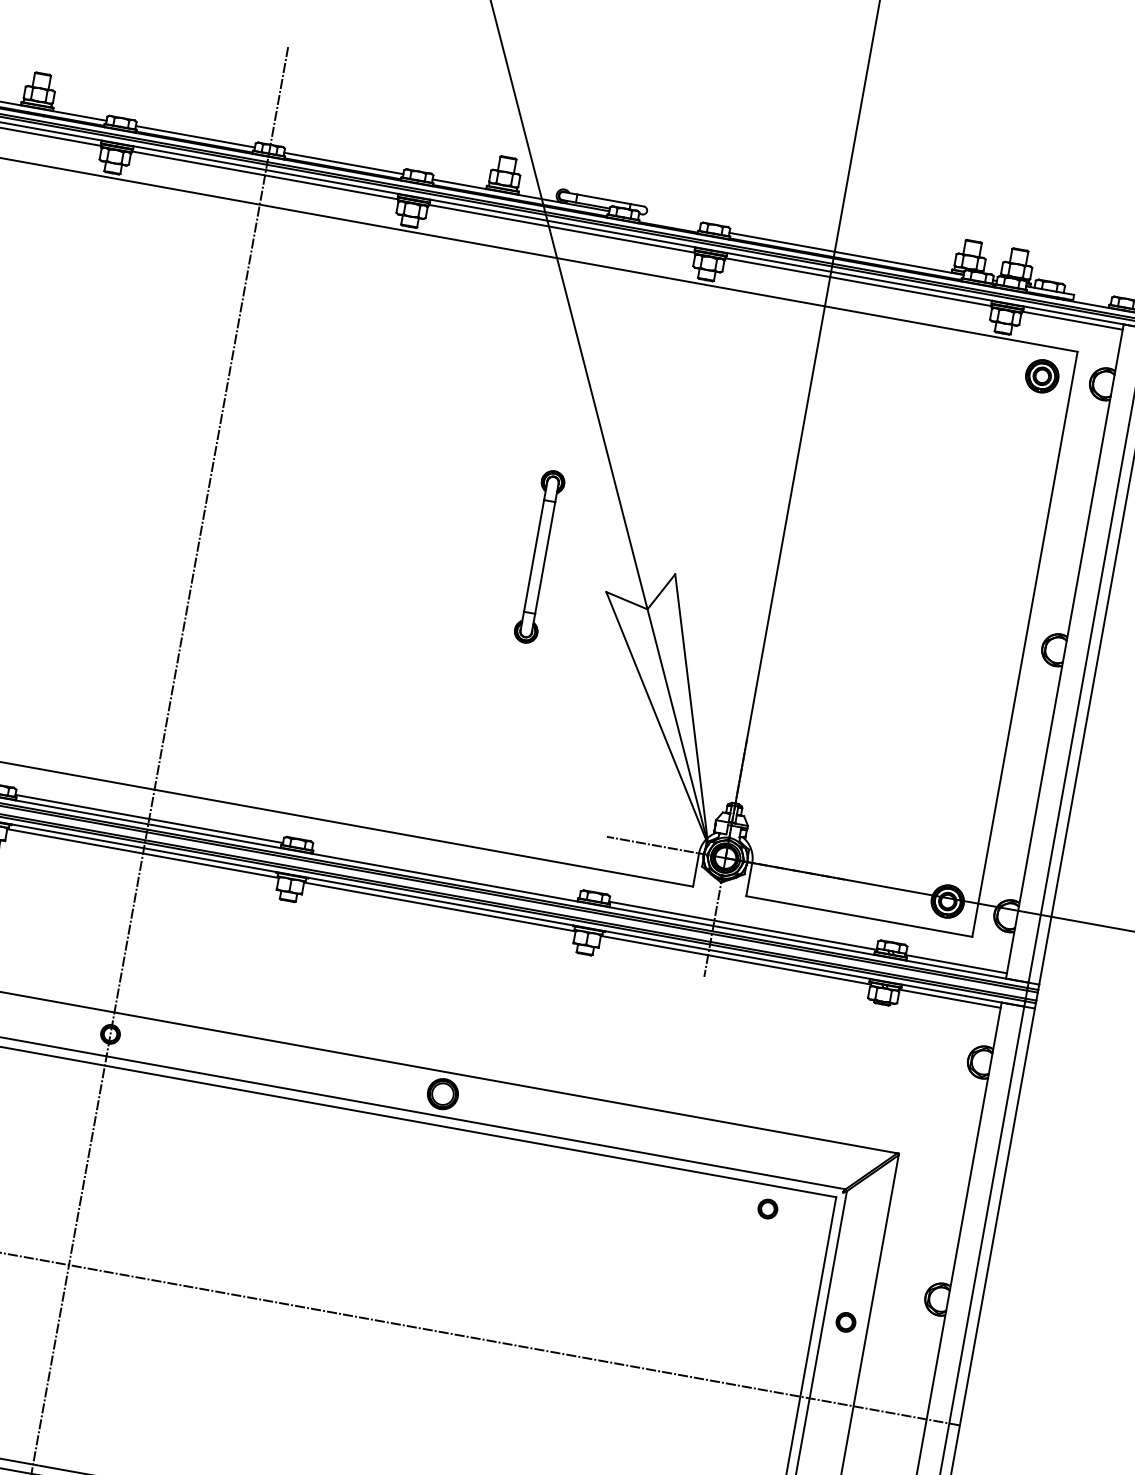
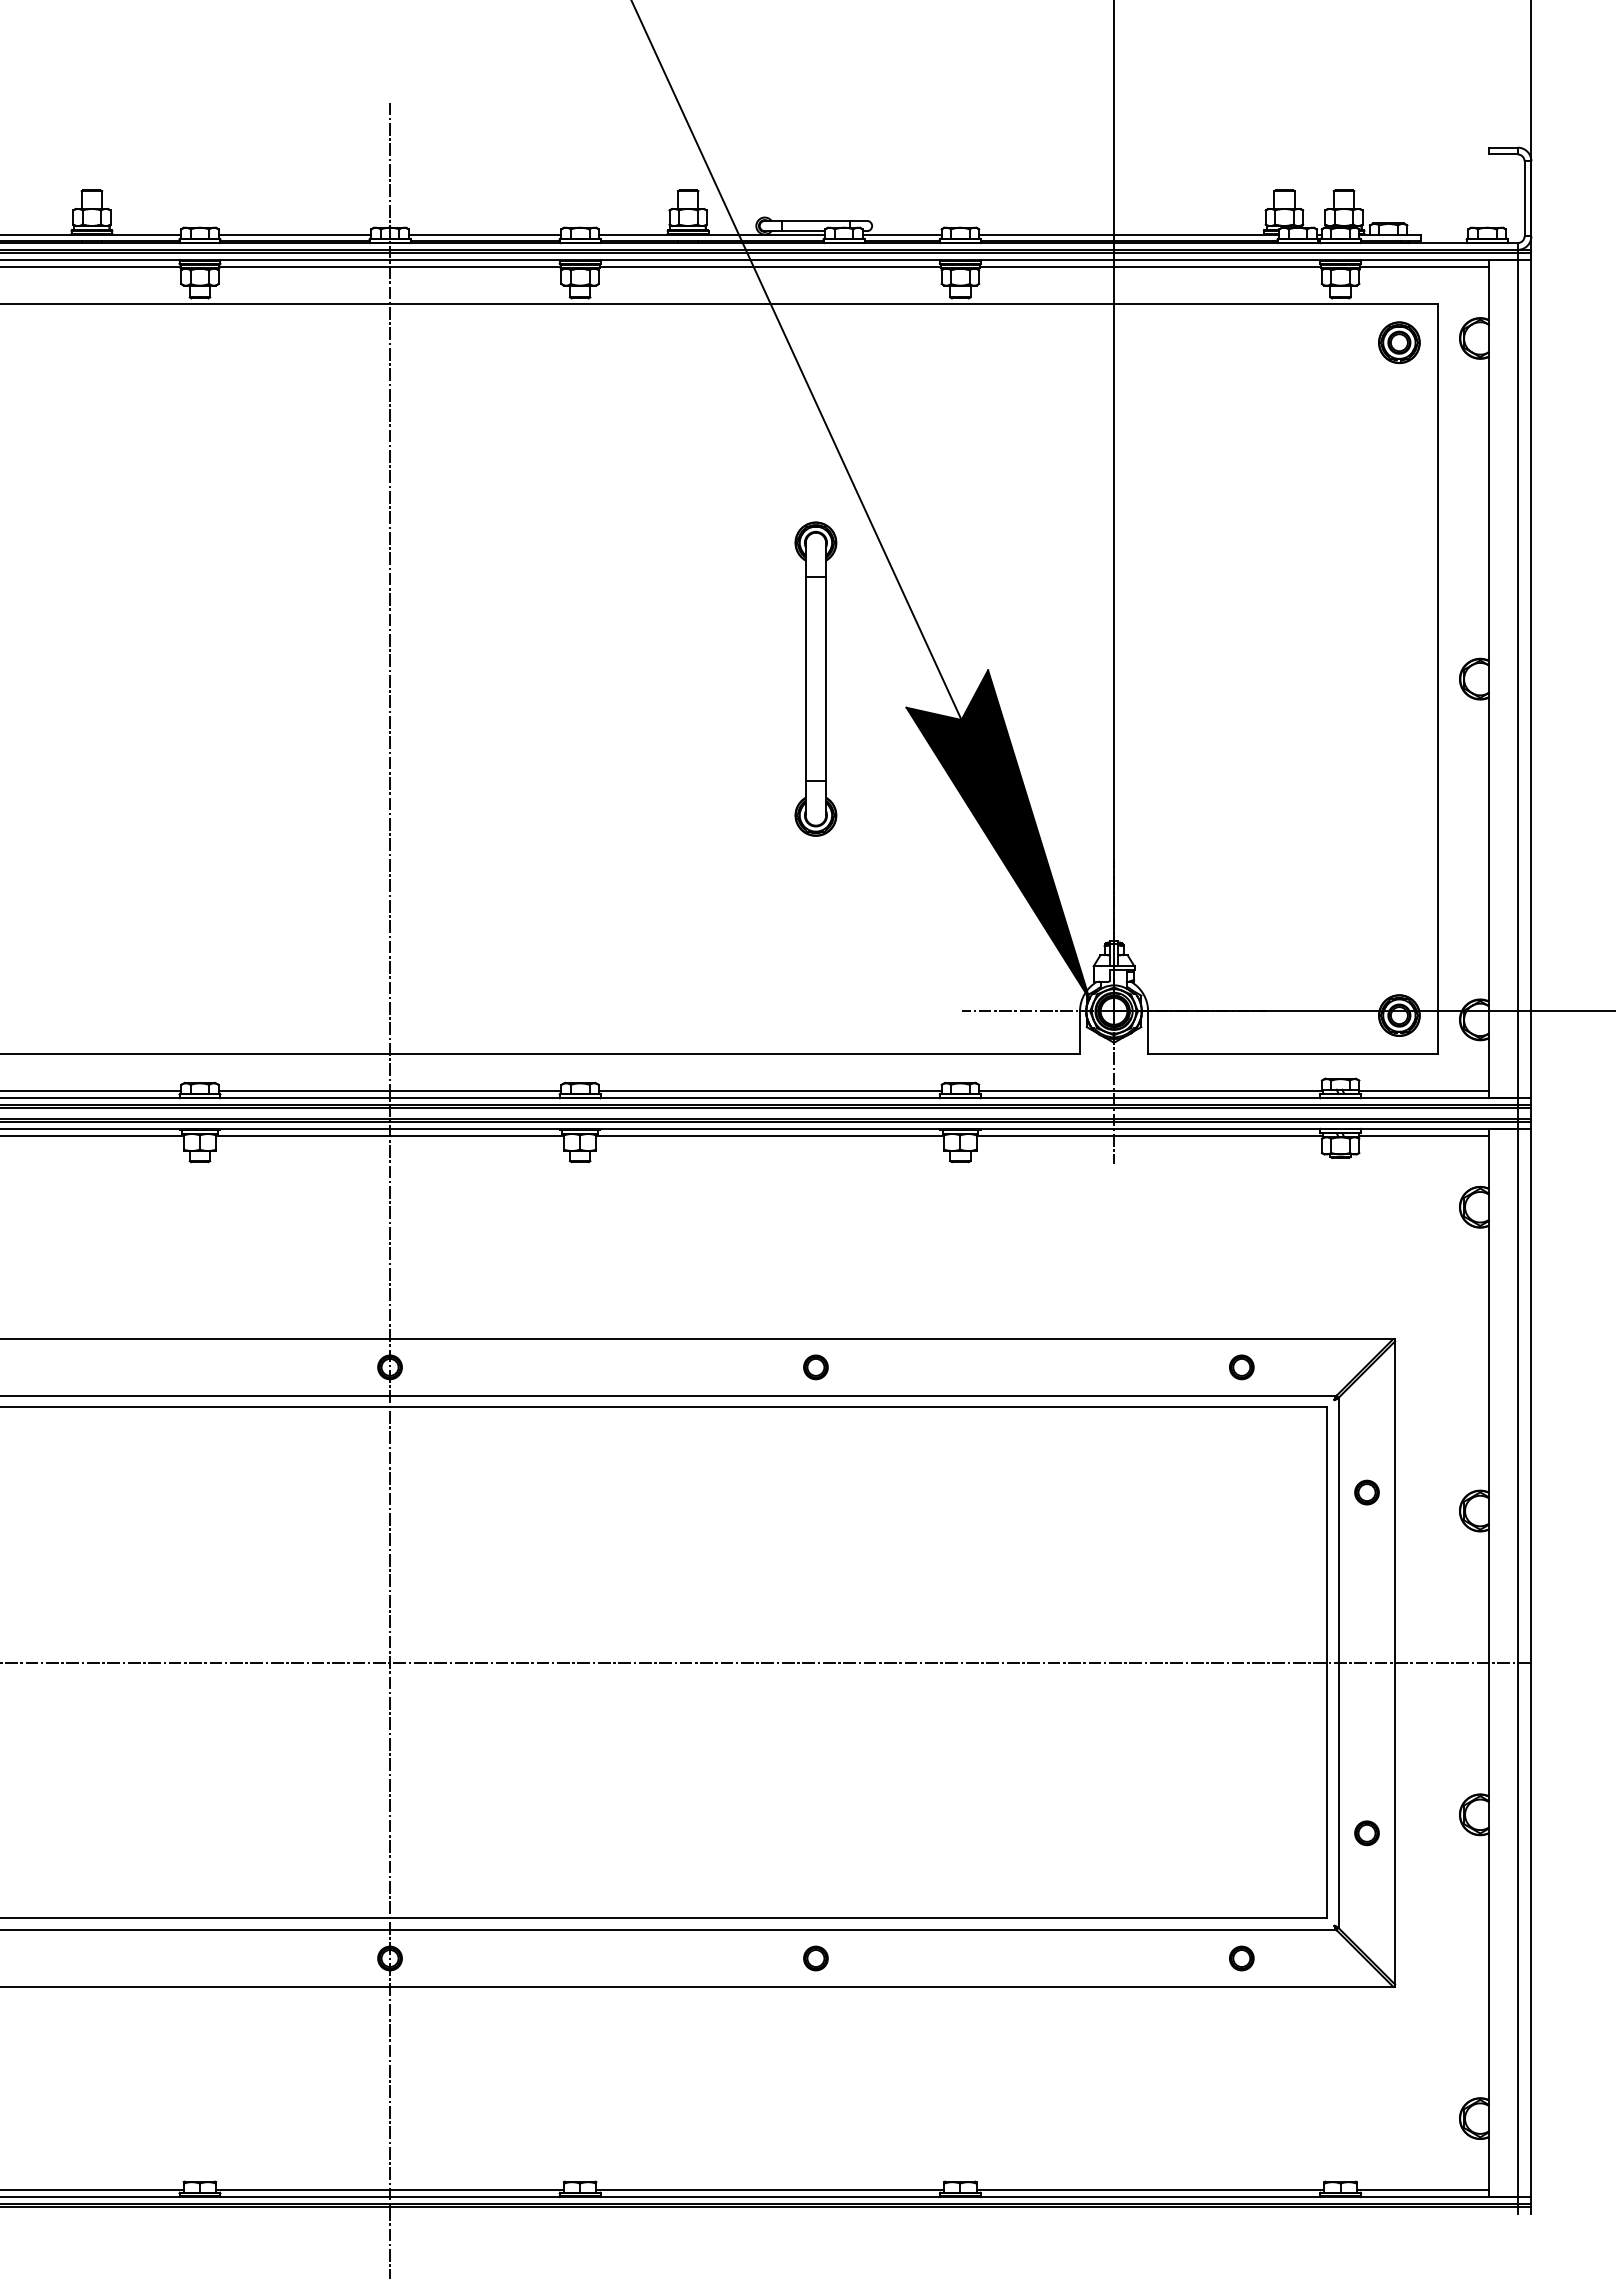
line: (668, 221) -> (901, 234), added
part: (539, 556) -> (815, 678), size x1.43
fill: (659, 703) -> (997, 834), added
line: (445, 872) -> (769, 1091), added
part: (442, 1094) -> (815, 1367), size x0.62
part: (767, 1209) -> (1241, 1367), moved
part: (845, 1322) -> (1366, 1492), moved

